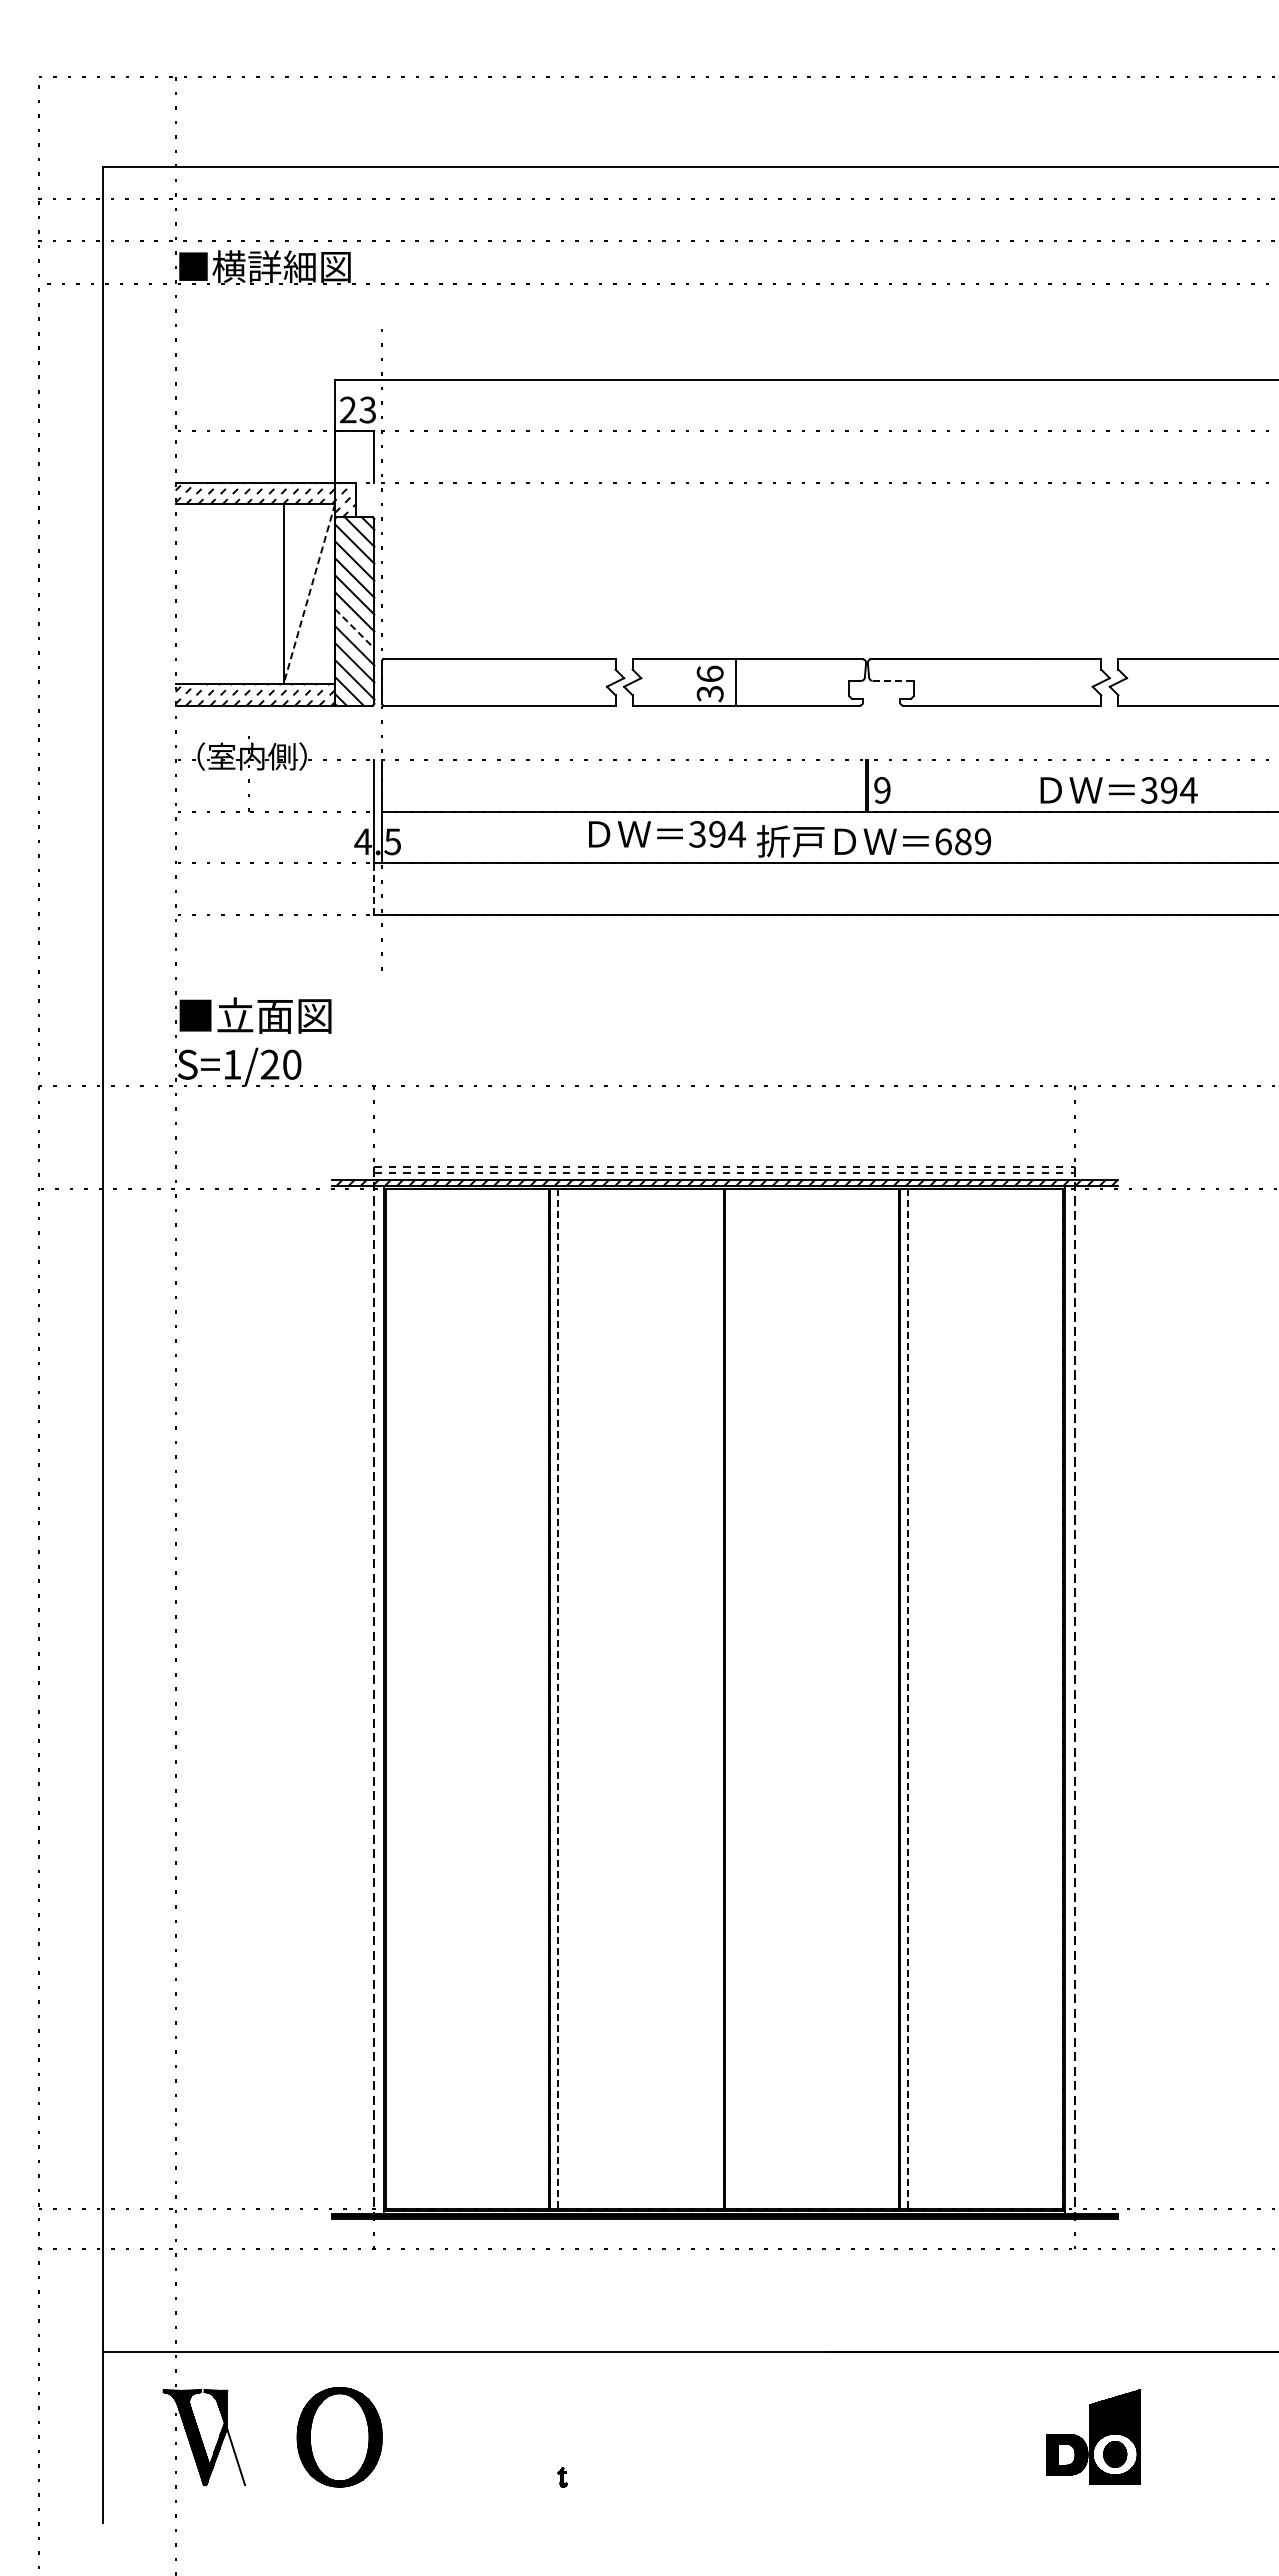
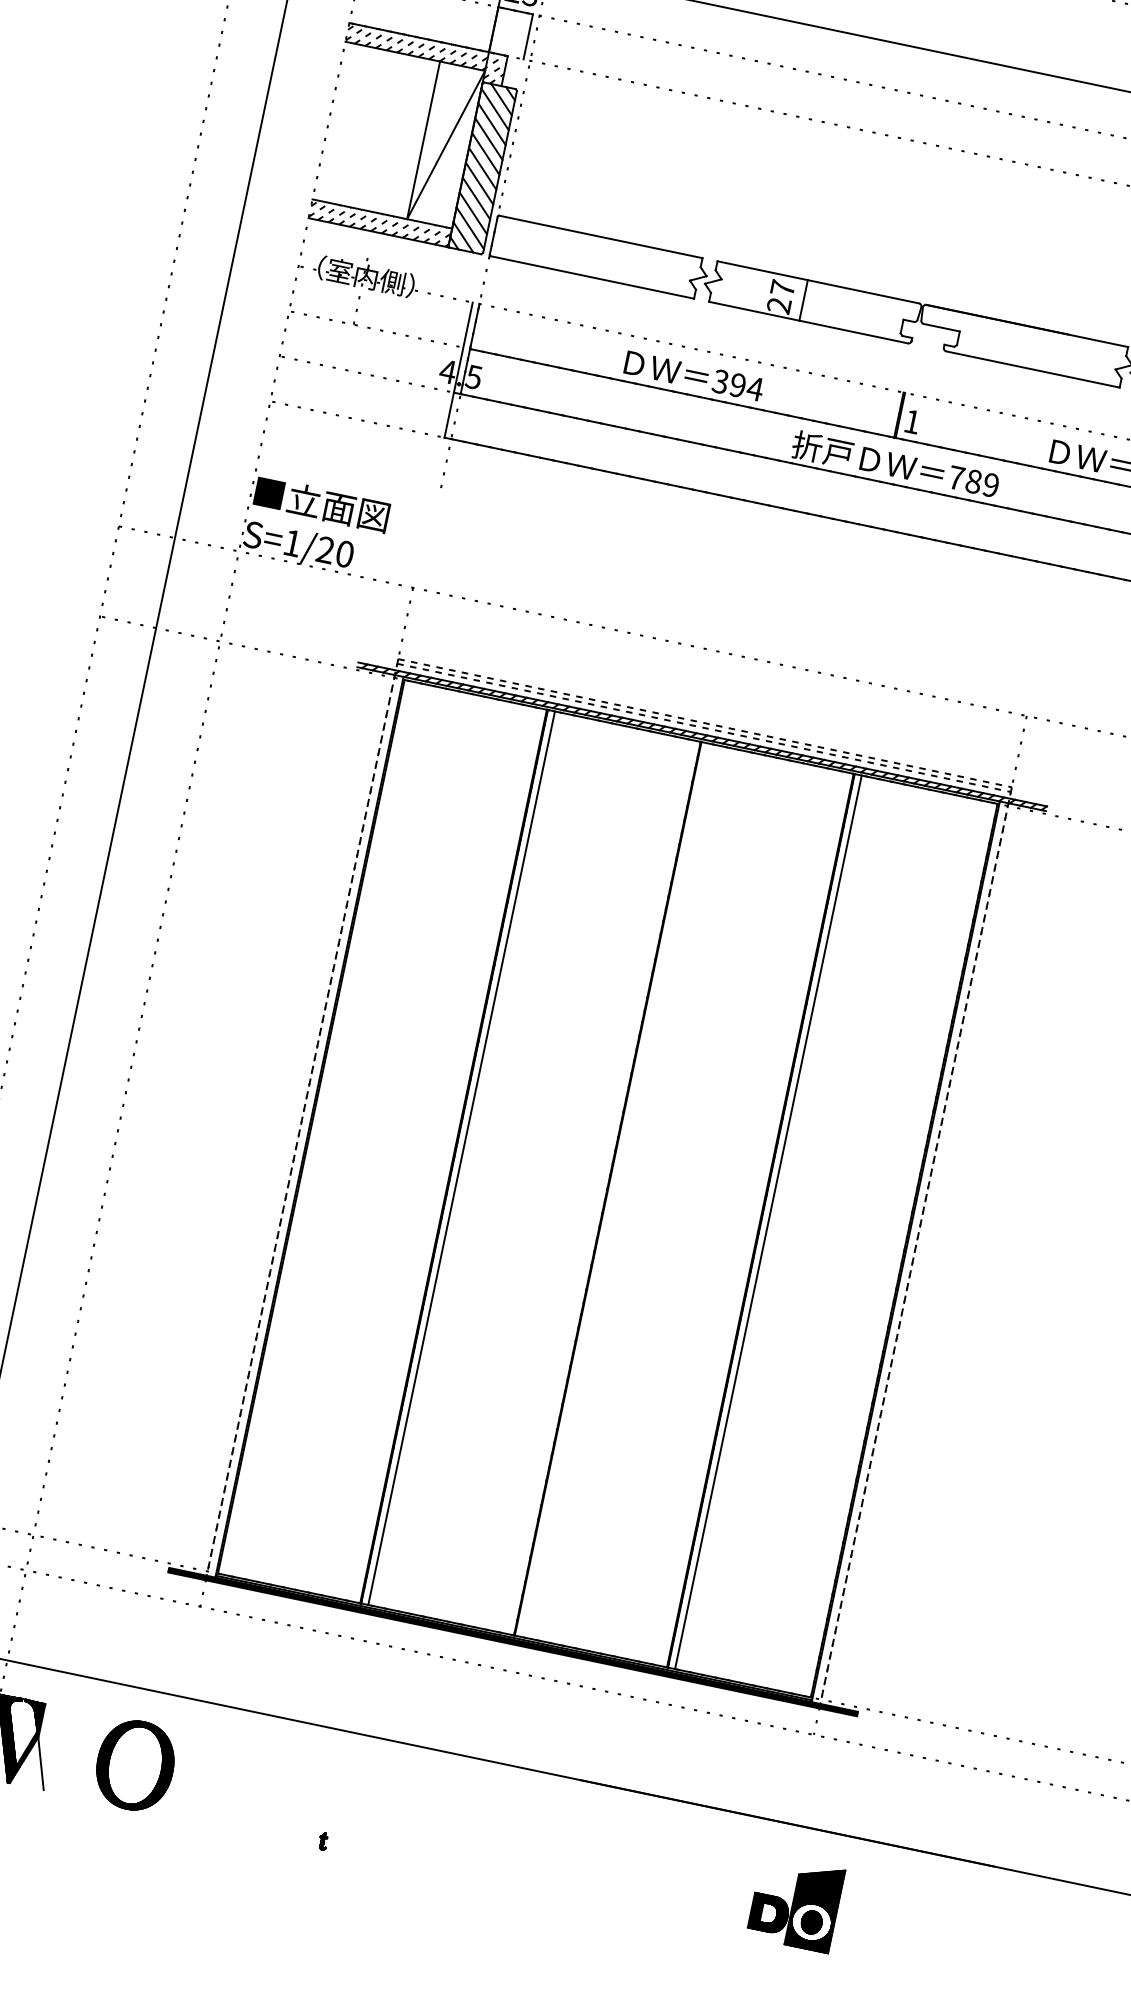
line: (309, 594) -> (446, 145), dashed -> solid
line: (354, 628) -> (479, 183), dashed -> solid
line: (893, 680) -> (942, 327), dashed -> solid
text: (709, 683) -> (780, 296), 36 -> 27
text: (882, 790) -> (912, 421), 9 -> 1
text: (667, 834) -> (694, 376), moved
text: (943, 841) -> (956, 477), 689 -> 789
line: (374, 888) -> (449, 414), dashed -> solid
line: (557, 1698) -> (461, 1158), dashed -> solid
line: (907, 1698) -> (768, 1222), dashed -> solid

